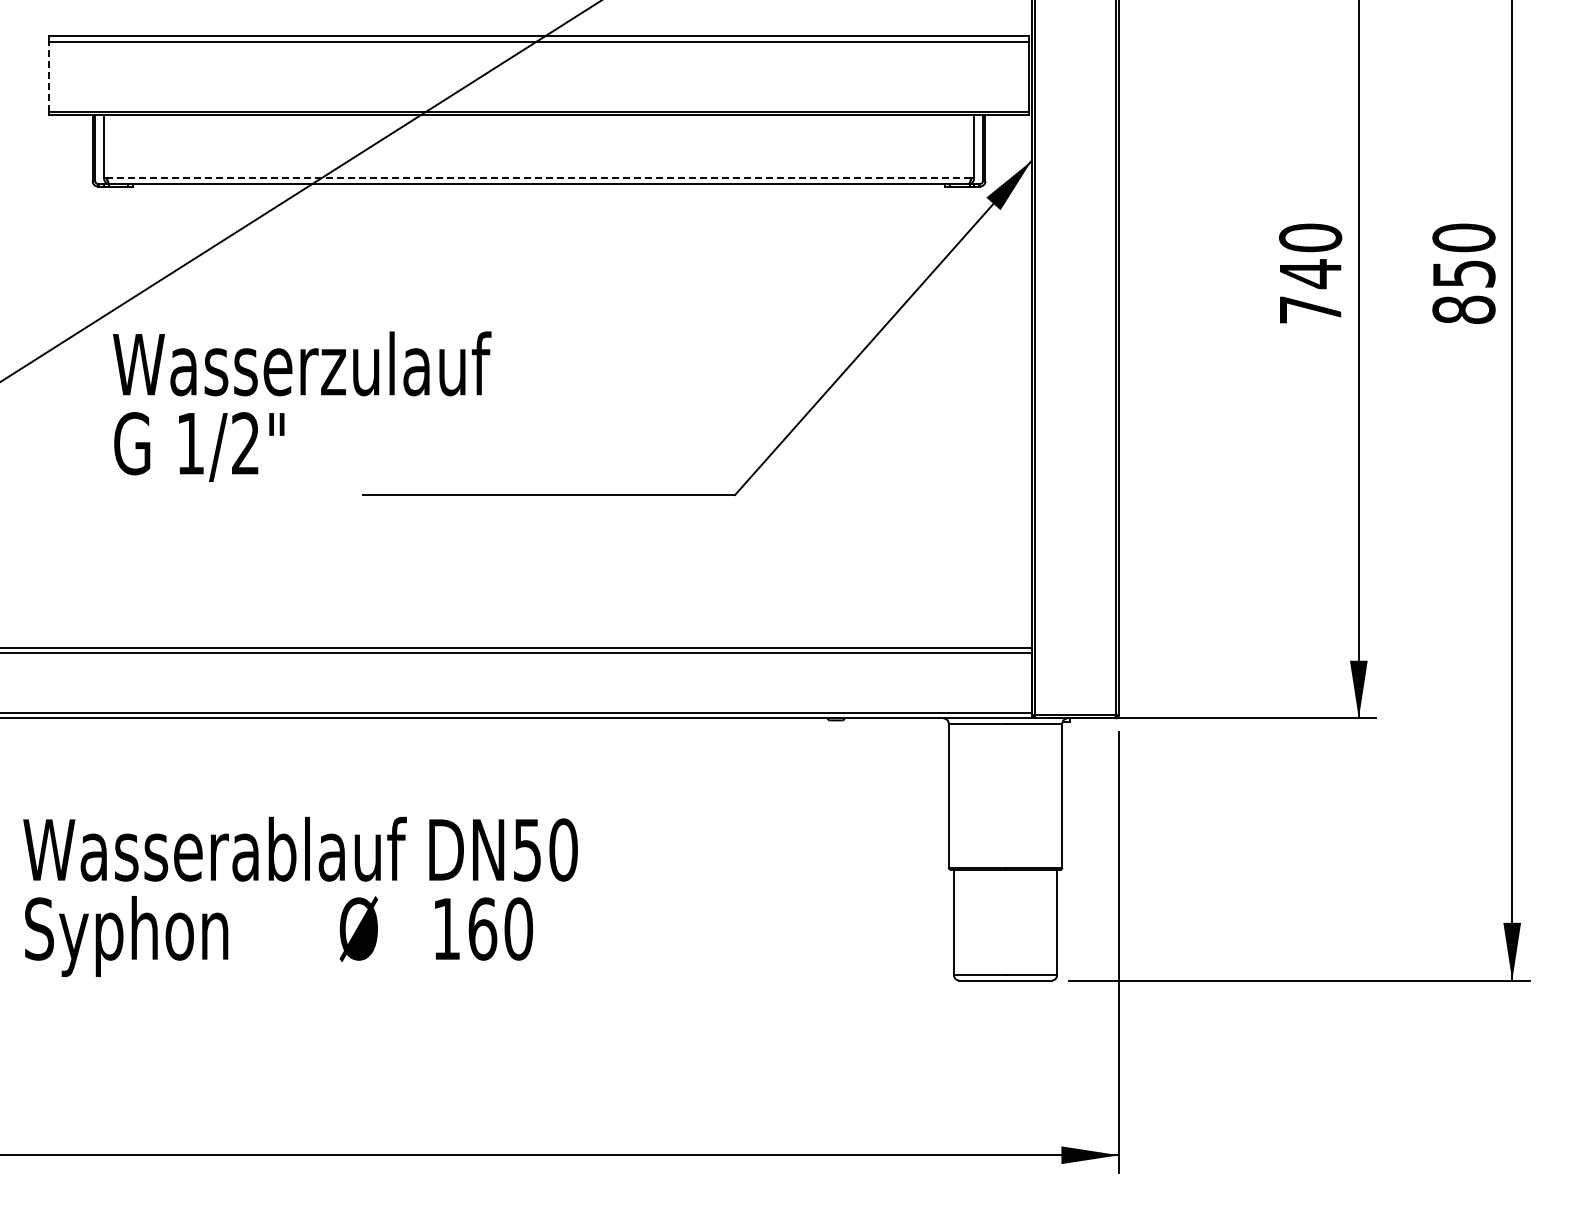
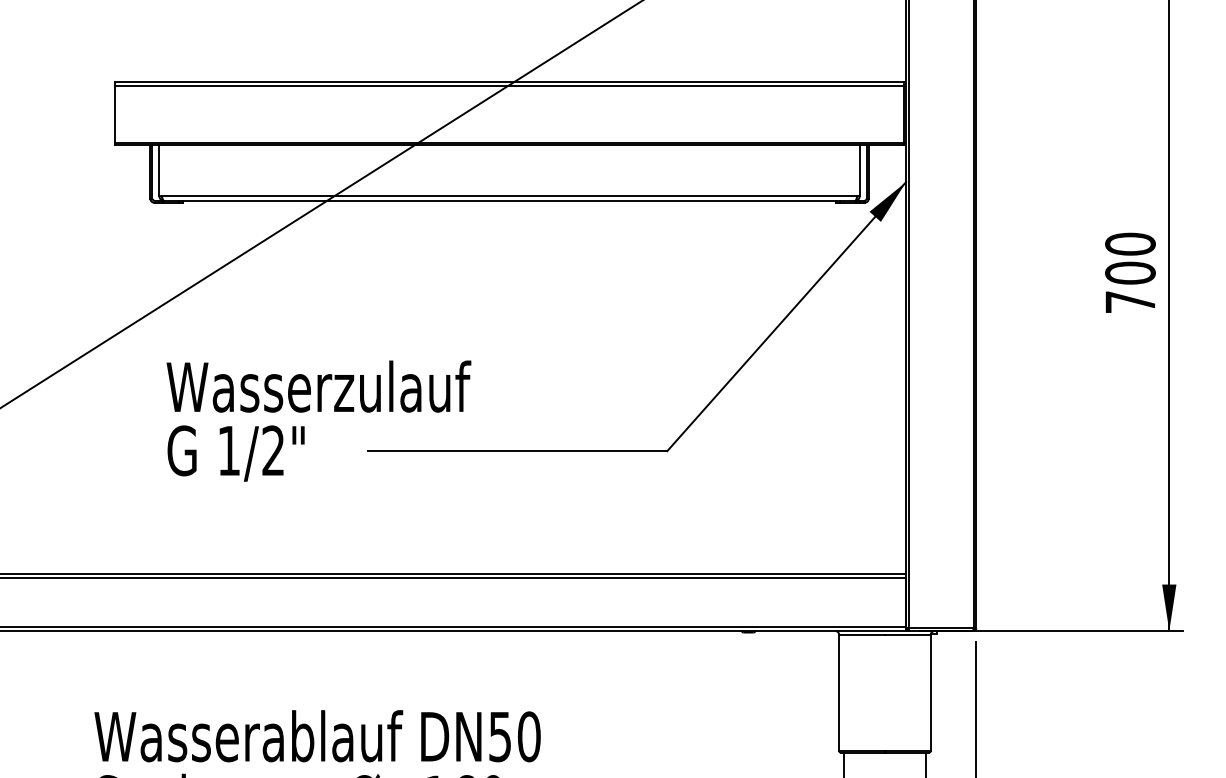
line: (49, 76) -> (115, 114), dashed -> solid
line: (538, 178) -> (509, 196), dashed -> solid
text: (1310, 274) -> (1130, 273), 740 -> 700
text: (302, 406) -> (319, 420), moved

